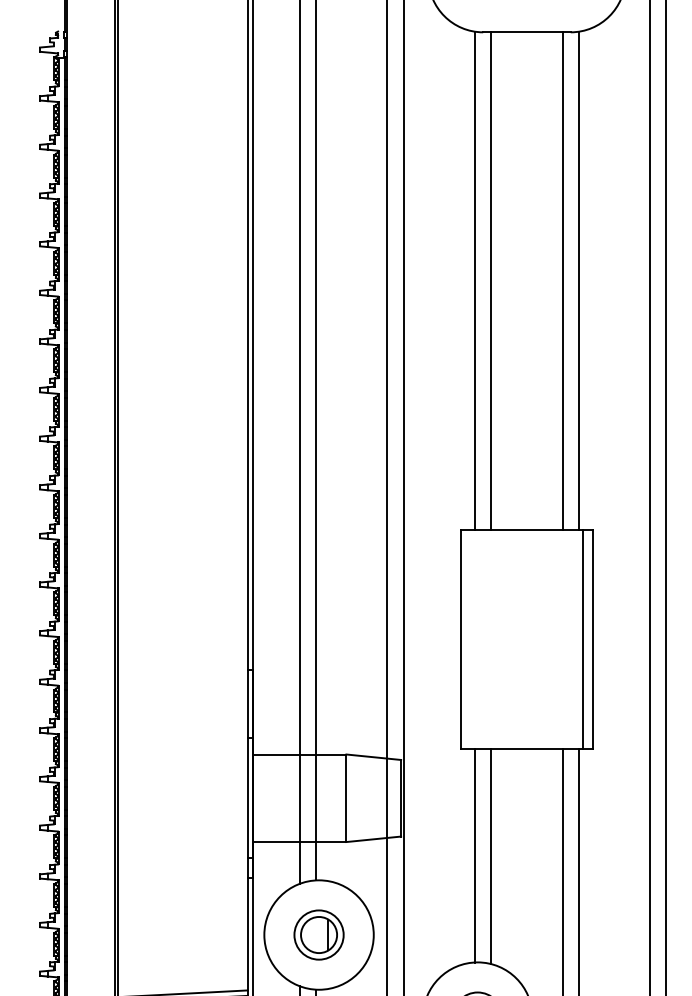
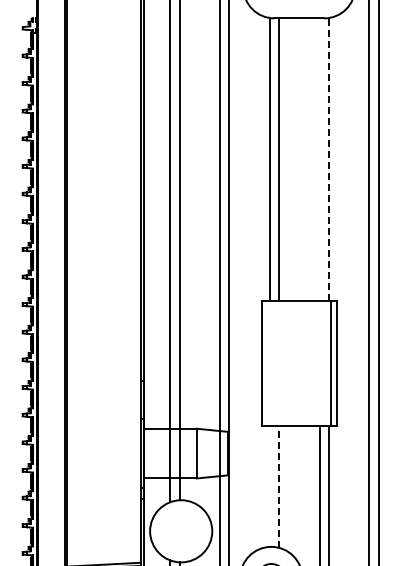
line: (562, 280) -> (319, 159), removed
line: (578, 280) -> (328, 159), solid -> dashed
line: (474, 854) -> (269, 485), removed
line: (492, 856) -> (279, 486), solid -> dashed
part: (319, 935) -> (181, 531), removed

